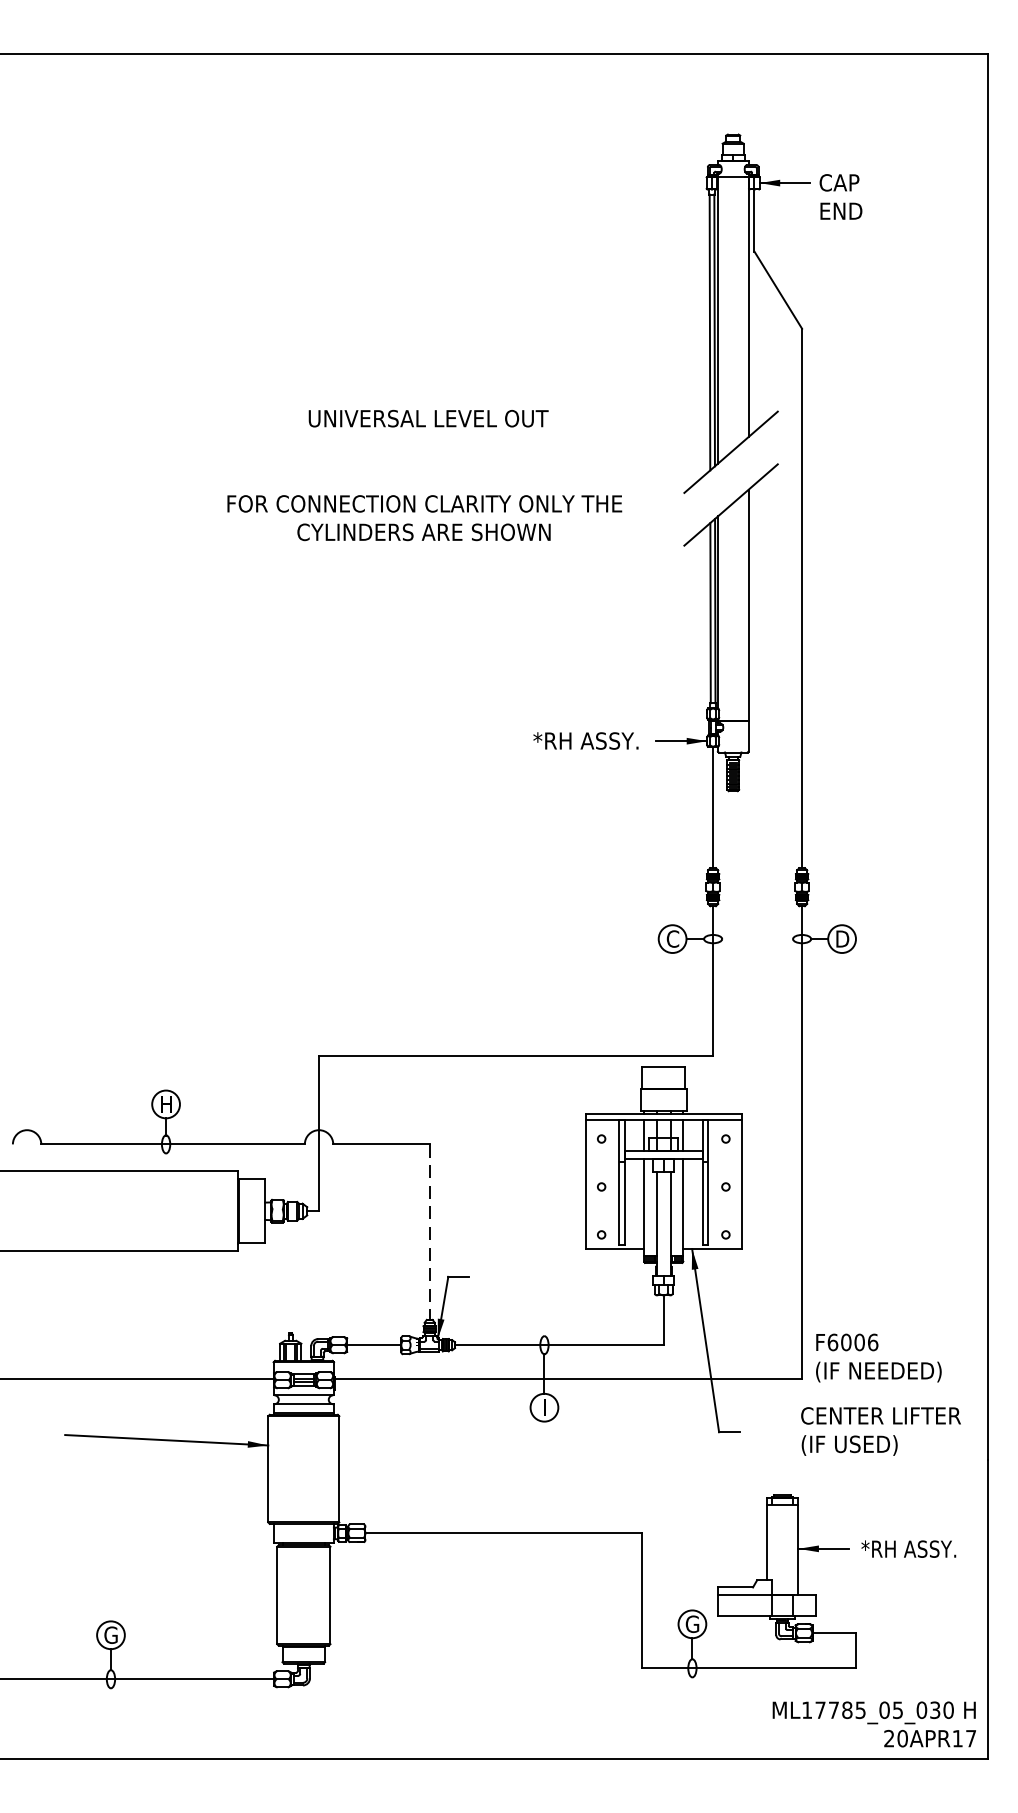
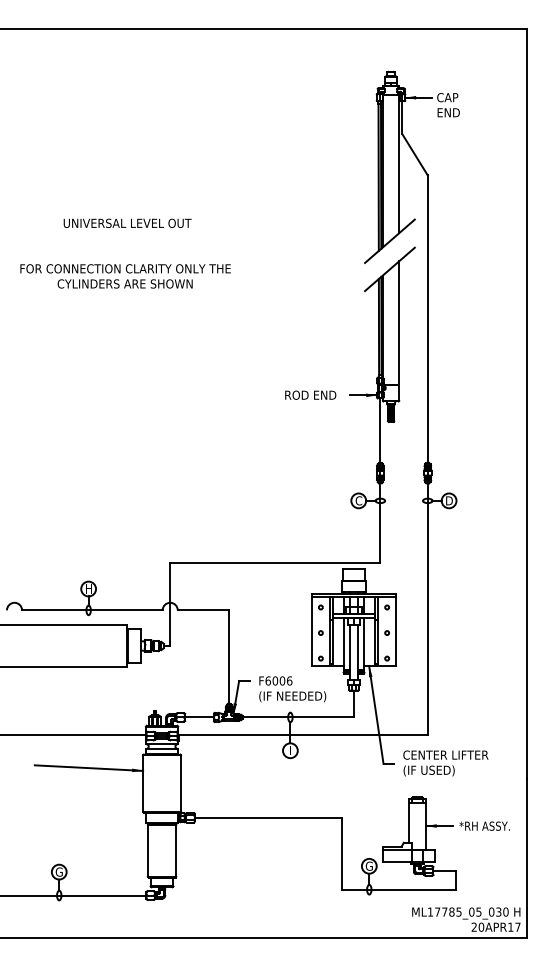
text: (424, 475) -> (125, 253), moved
text: (585, 739) -> (312, 394), *RH ASSY. -> ROD END
line: (430, 1232) -> (229, 657), dashed -> solid
text: (878, 1358) -> (292, 689), moved
text: (880, 1431) -> (445, 763), moved

